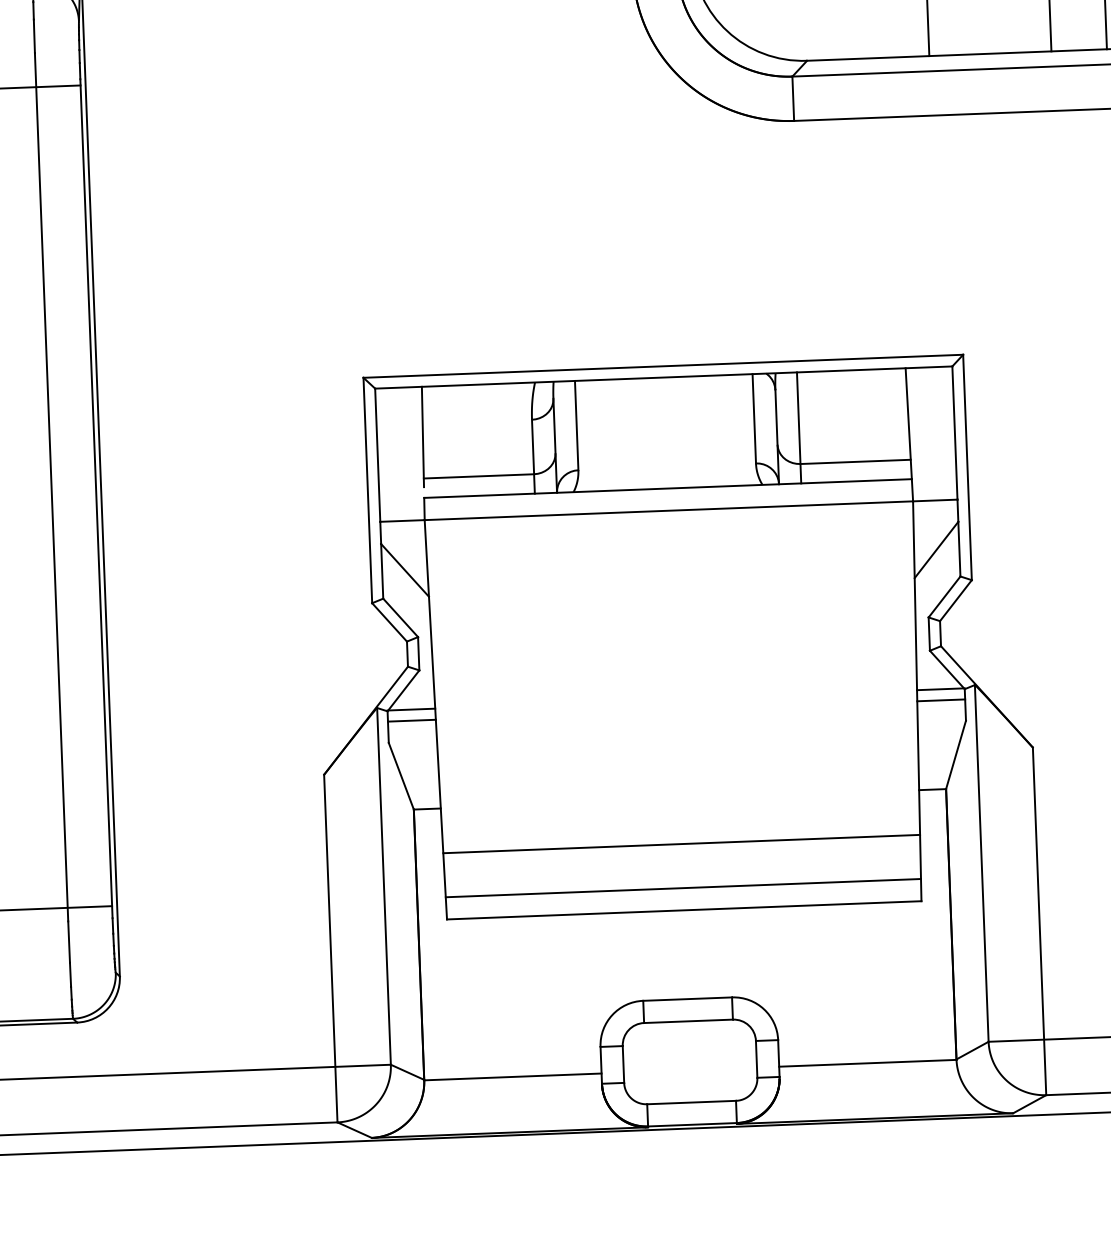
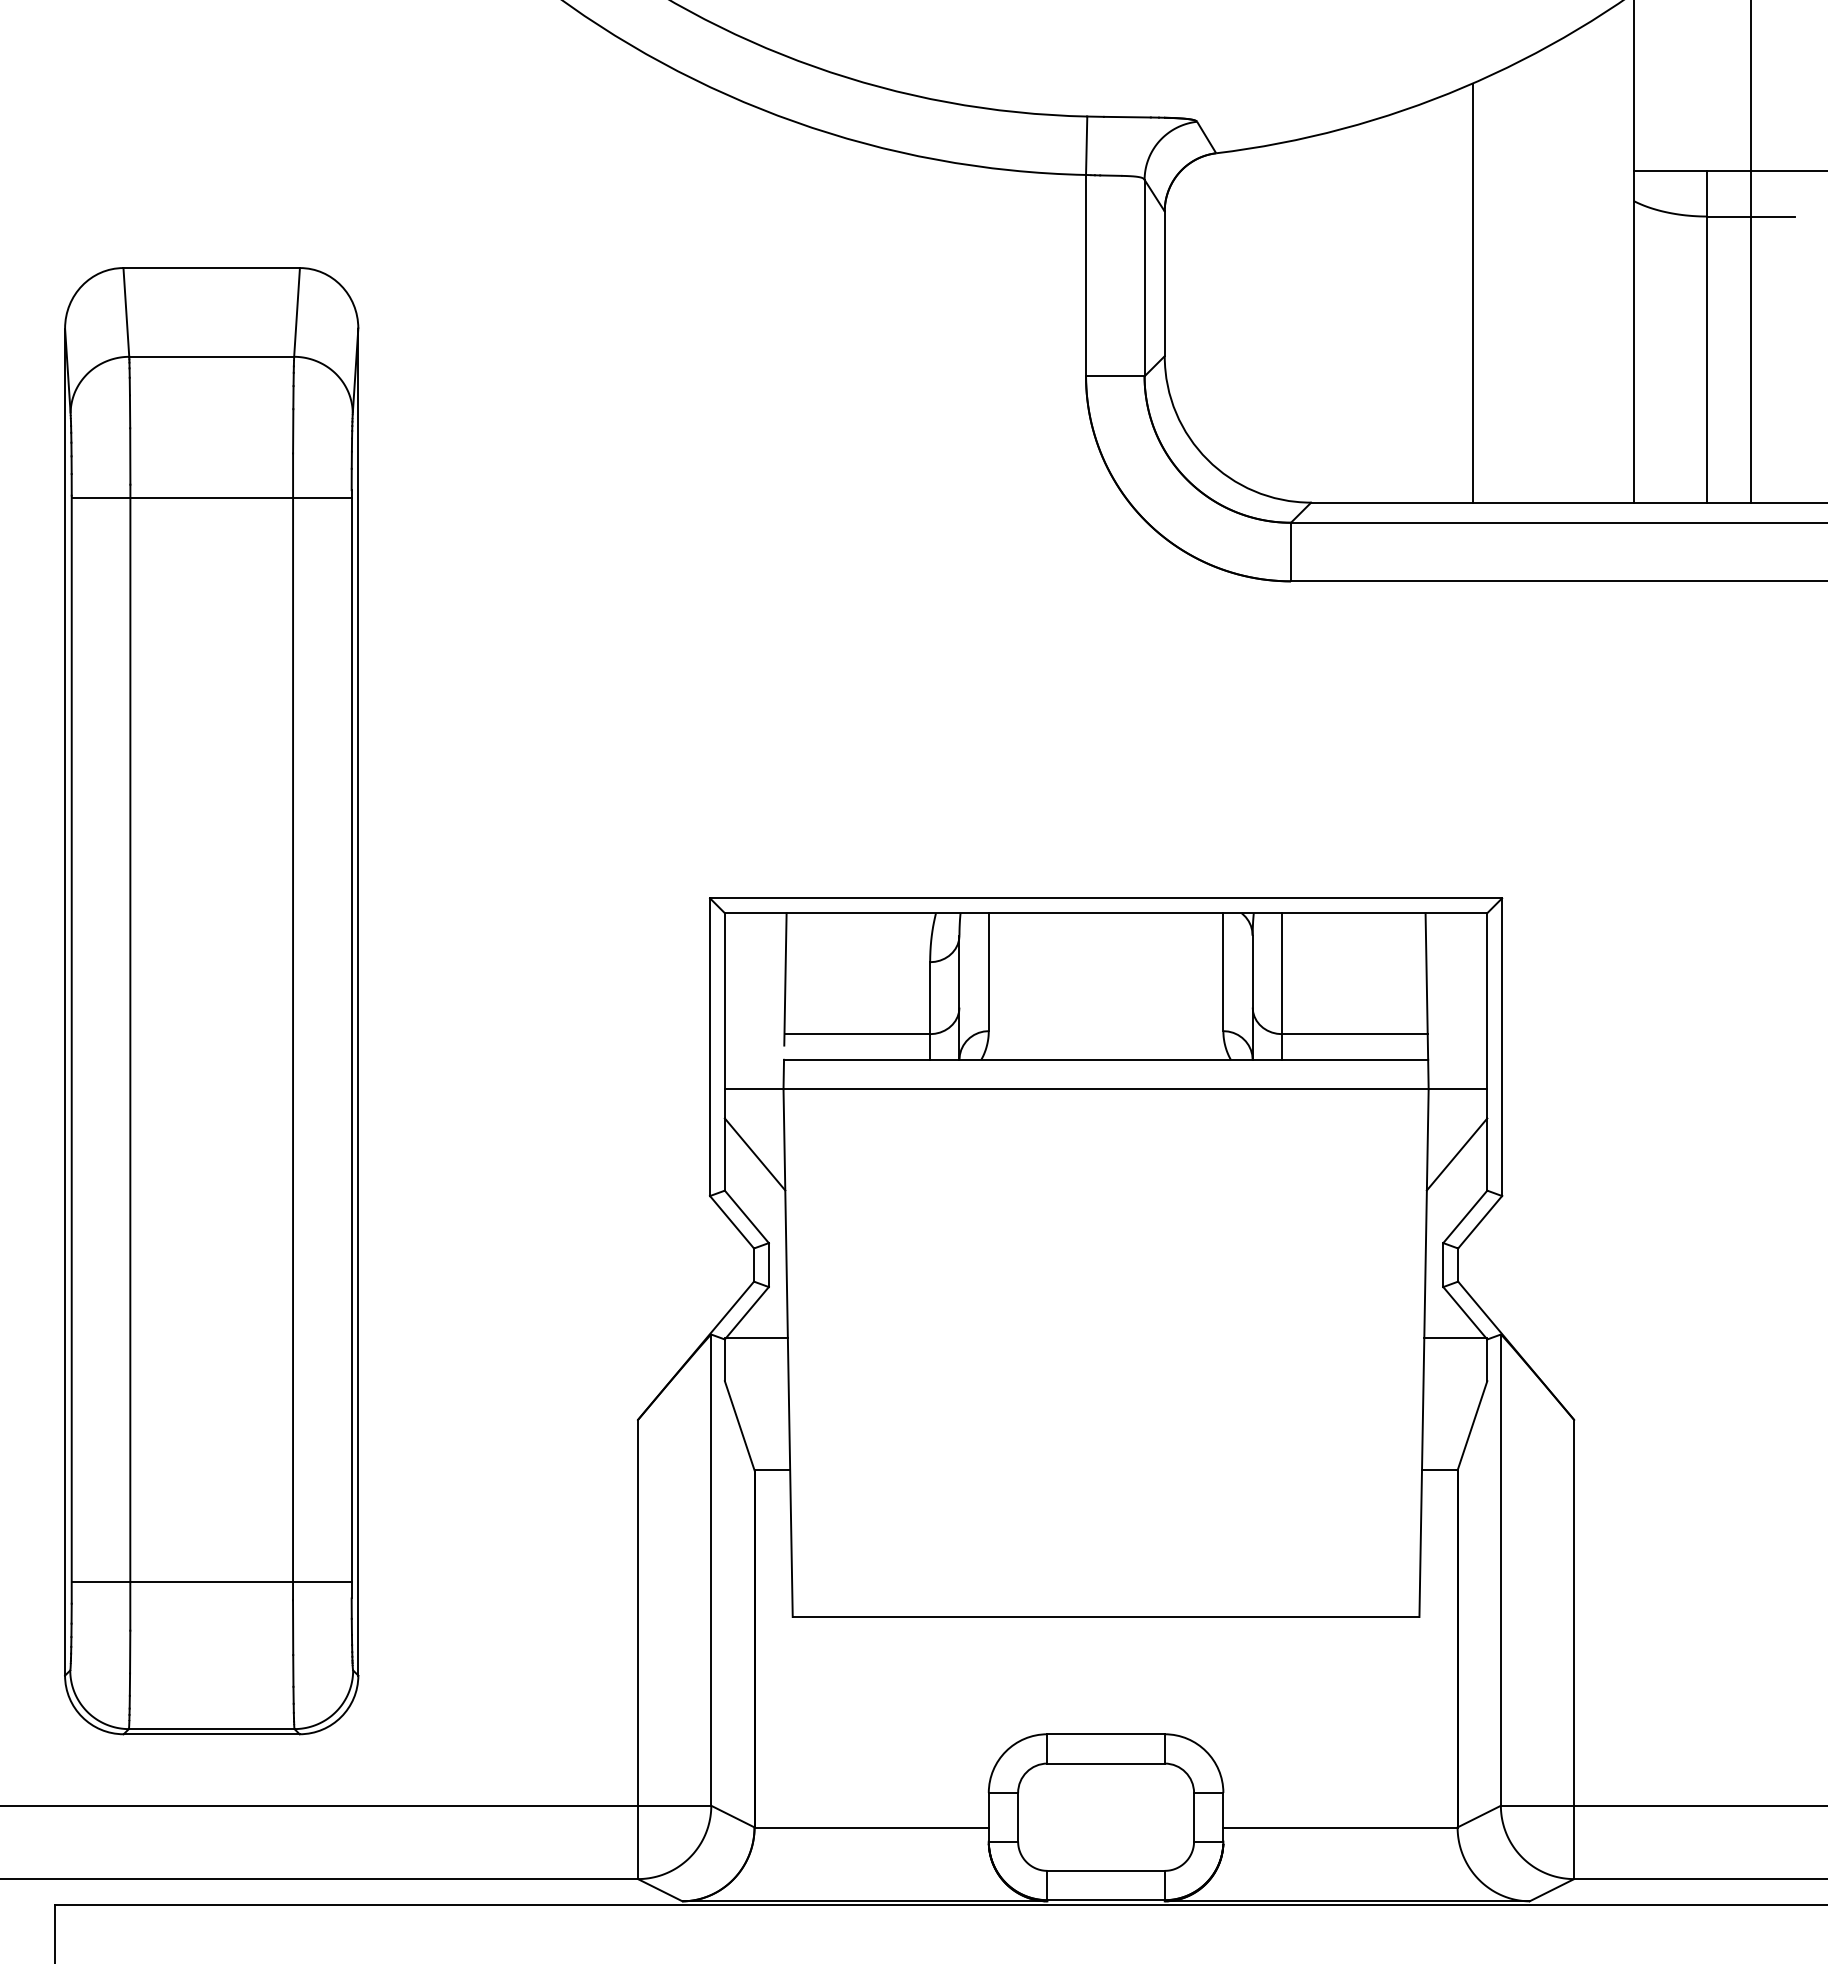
line: (941, 700) -> (1455, 1353), removed
line: (411, 721) -> (756, 1353), removed
line: (681, 844) -> (1105, 1529), removed
line: (682, 888) -> (1105, 1587), removed

